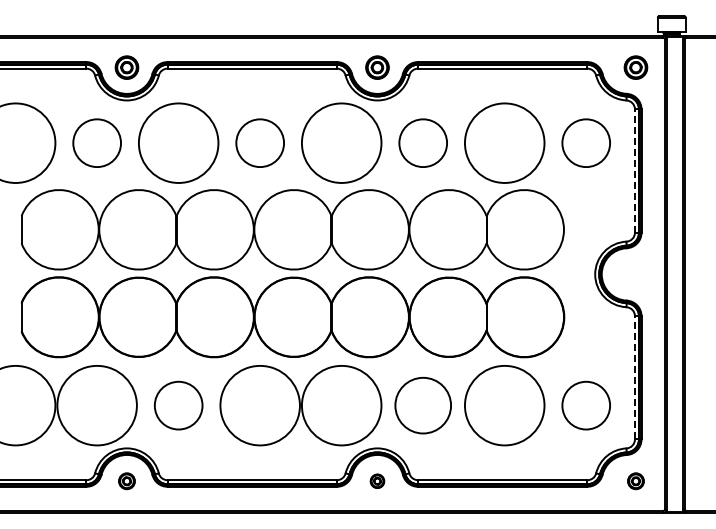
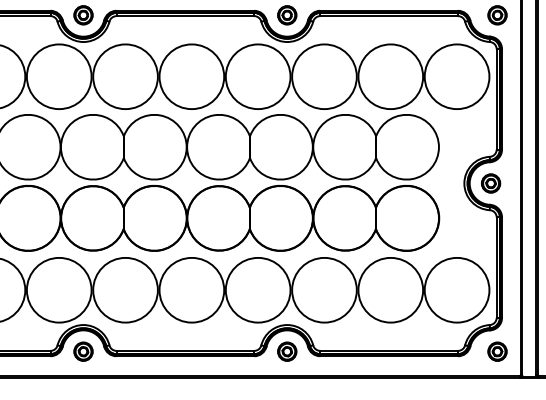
circle: (96, 142) -> (58, 76), size x1.67
circle: (259, 142) -> (191, 76), size x1.67
circle: (422, 142) -> (323, 76), size x1.67
circle: (586, 142) -> (457, 76), size x1.67
line: (634, 171) -> (496, 99), dashed -> solid
part: (627, 274) -> (490, 183), added
line: (634, 377) -> (496, 267), dashed -> solid
circle: (178, 405) -> (125, 290), size x1.67
circle: (422, 405) -> (323, 290), size x1.43
circle: (586, 405) -> (457, 290), size x1.67
part: (126, 481) -> (83, 351), size x1.43
part: (377, 481) -> (287, 351), size x1.67
part: (635, 481) -> (497, 351), size x1.43

